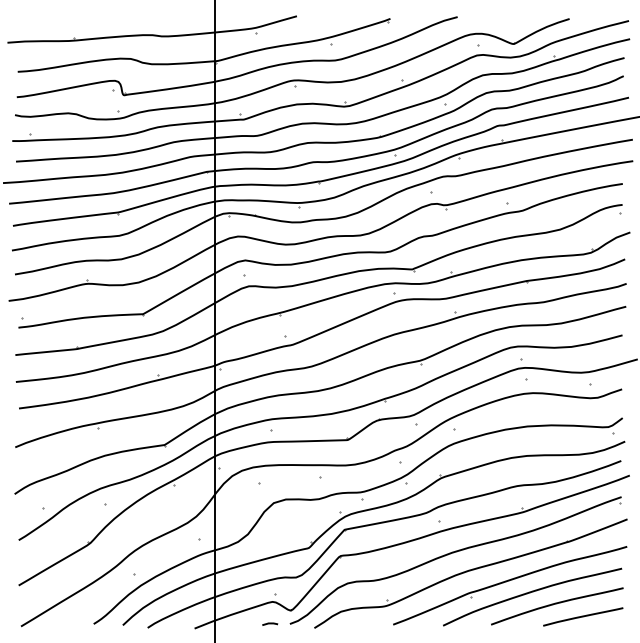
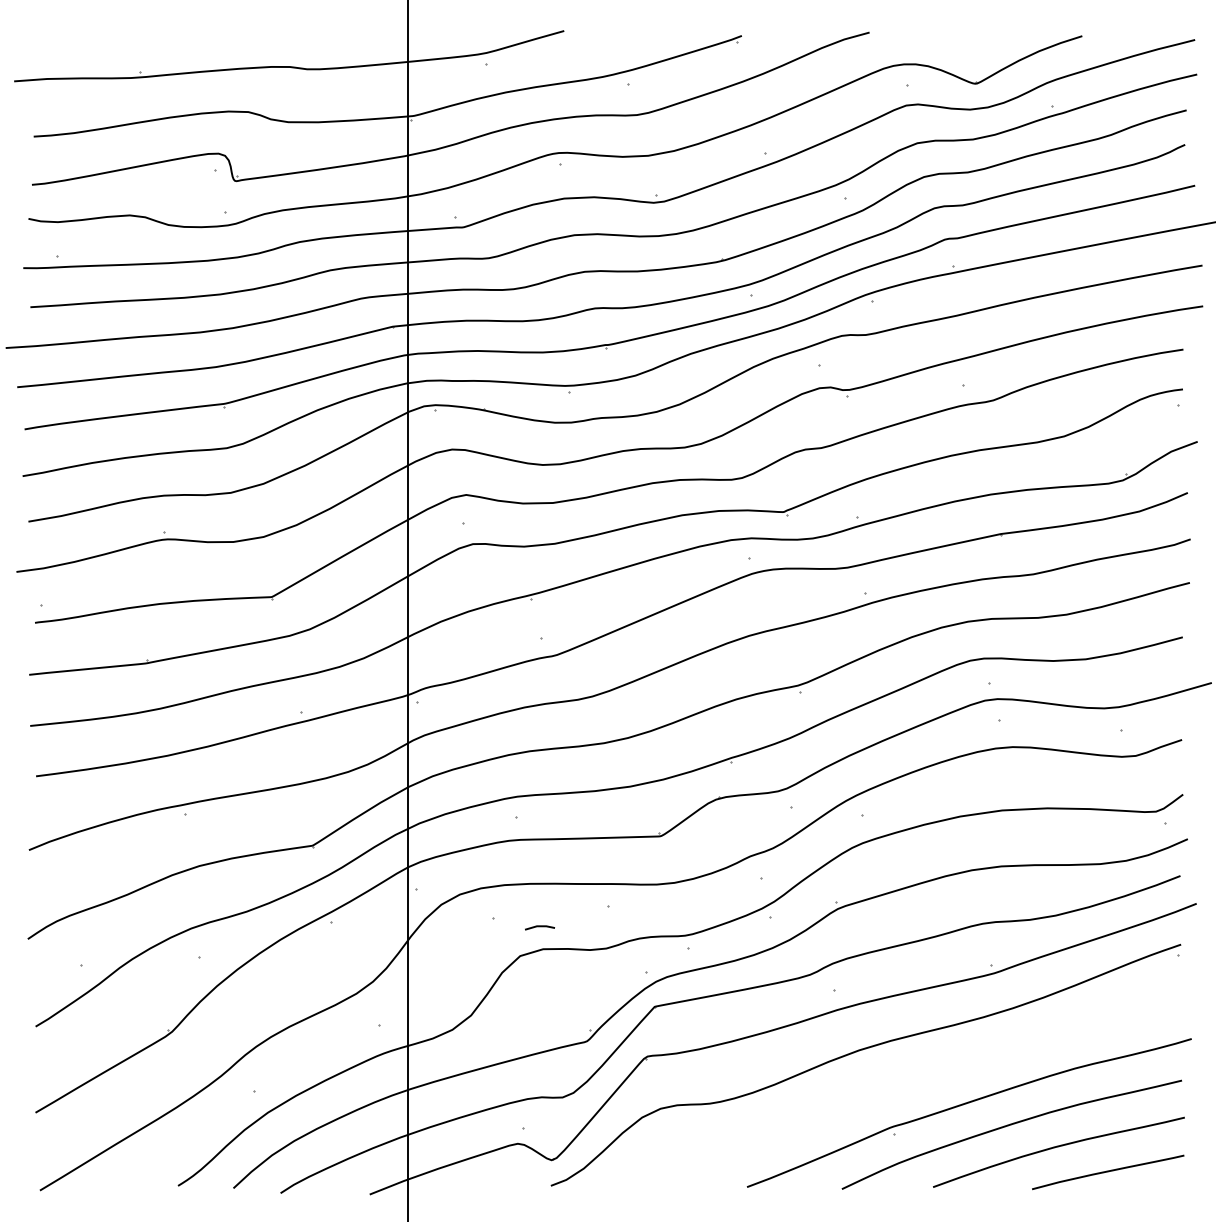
part: (470, 573) -> (893, 1089), removed
line: (270, 623) -> (540, 926), moved

